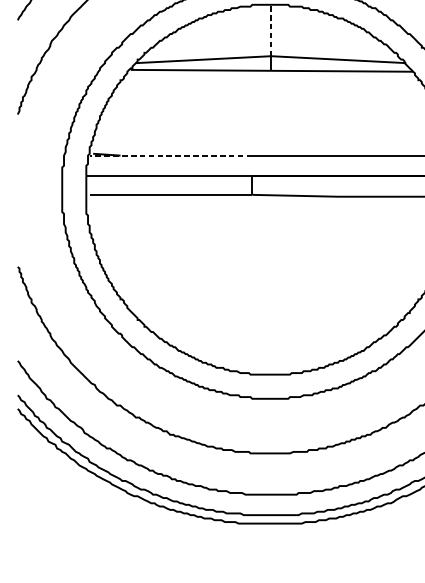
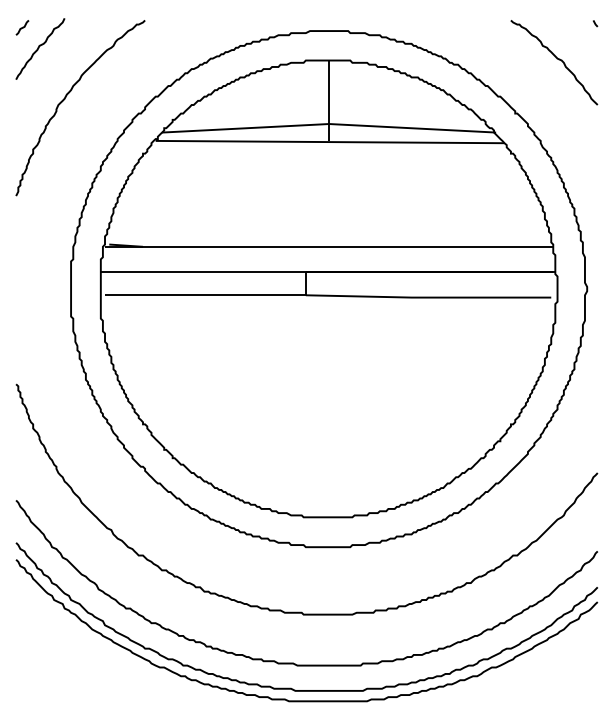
line: (271, 30) -> (329, 92), dashed -> solid
line: (170, 155) -> (204, 246), dashed -> solid

